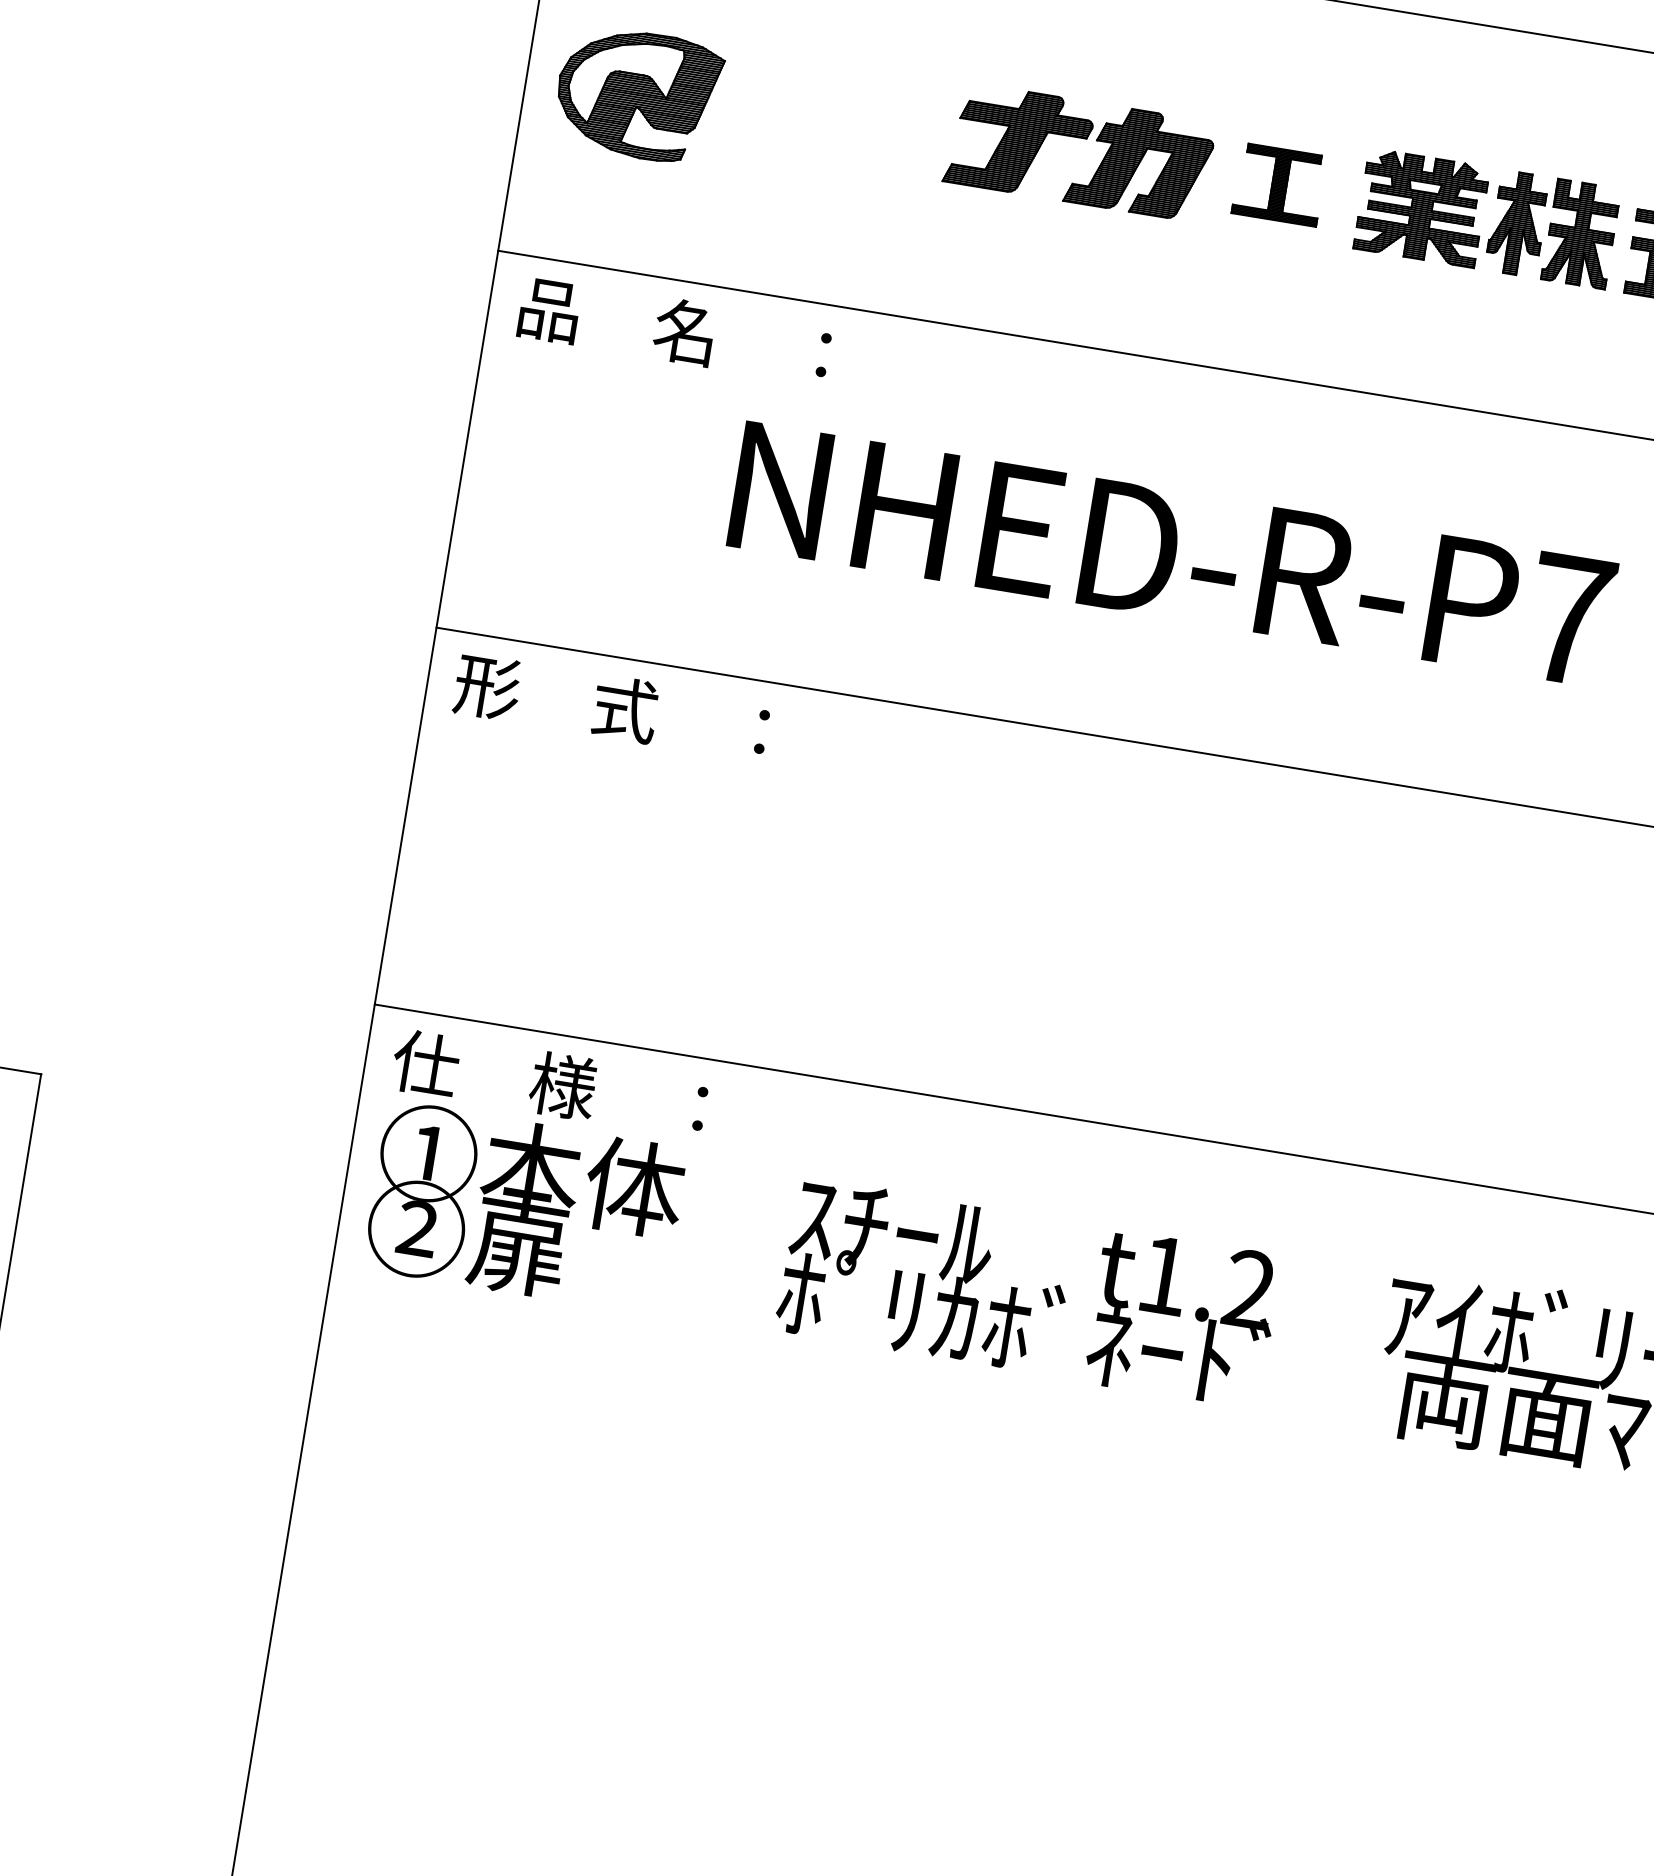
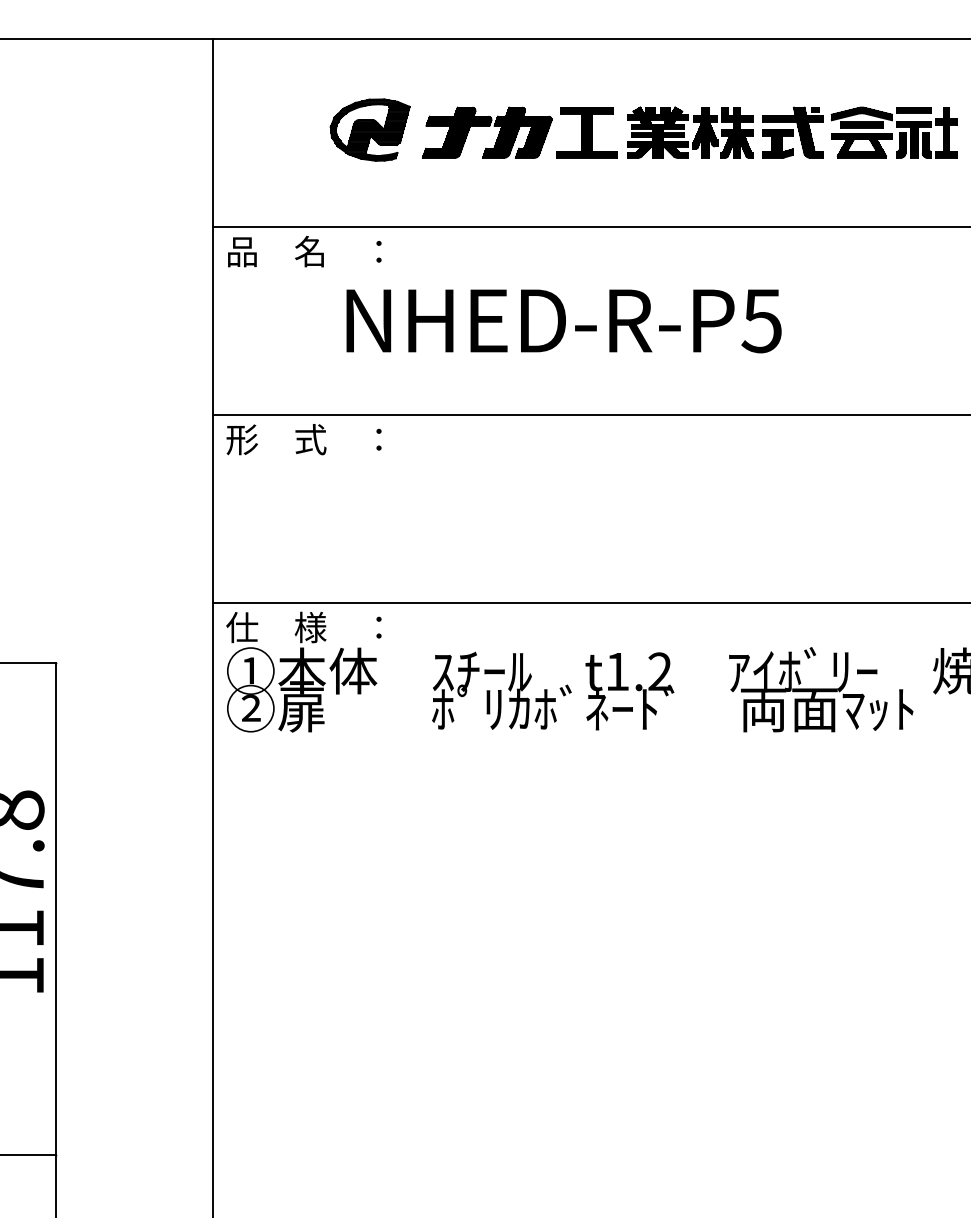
part: (636, 93) -> (369, 129), moved
part: (1278, 184) -> (586, 132), size x1.43
text: (1567, 620) -> (761, 321), NHED-R-P7 -> NHED-R-P5

